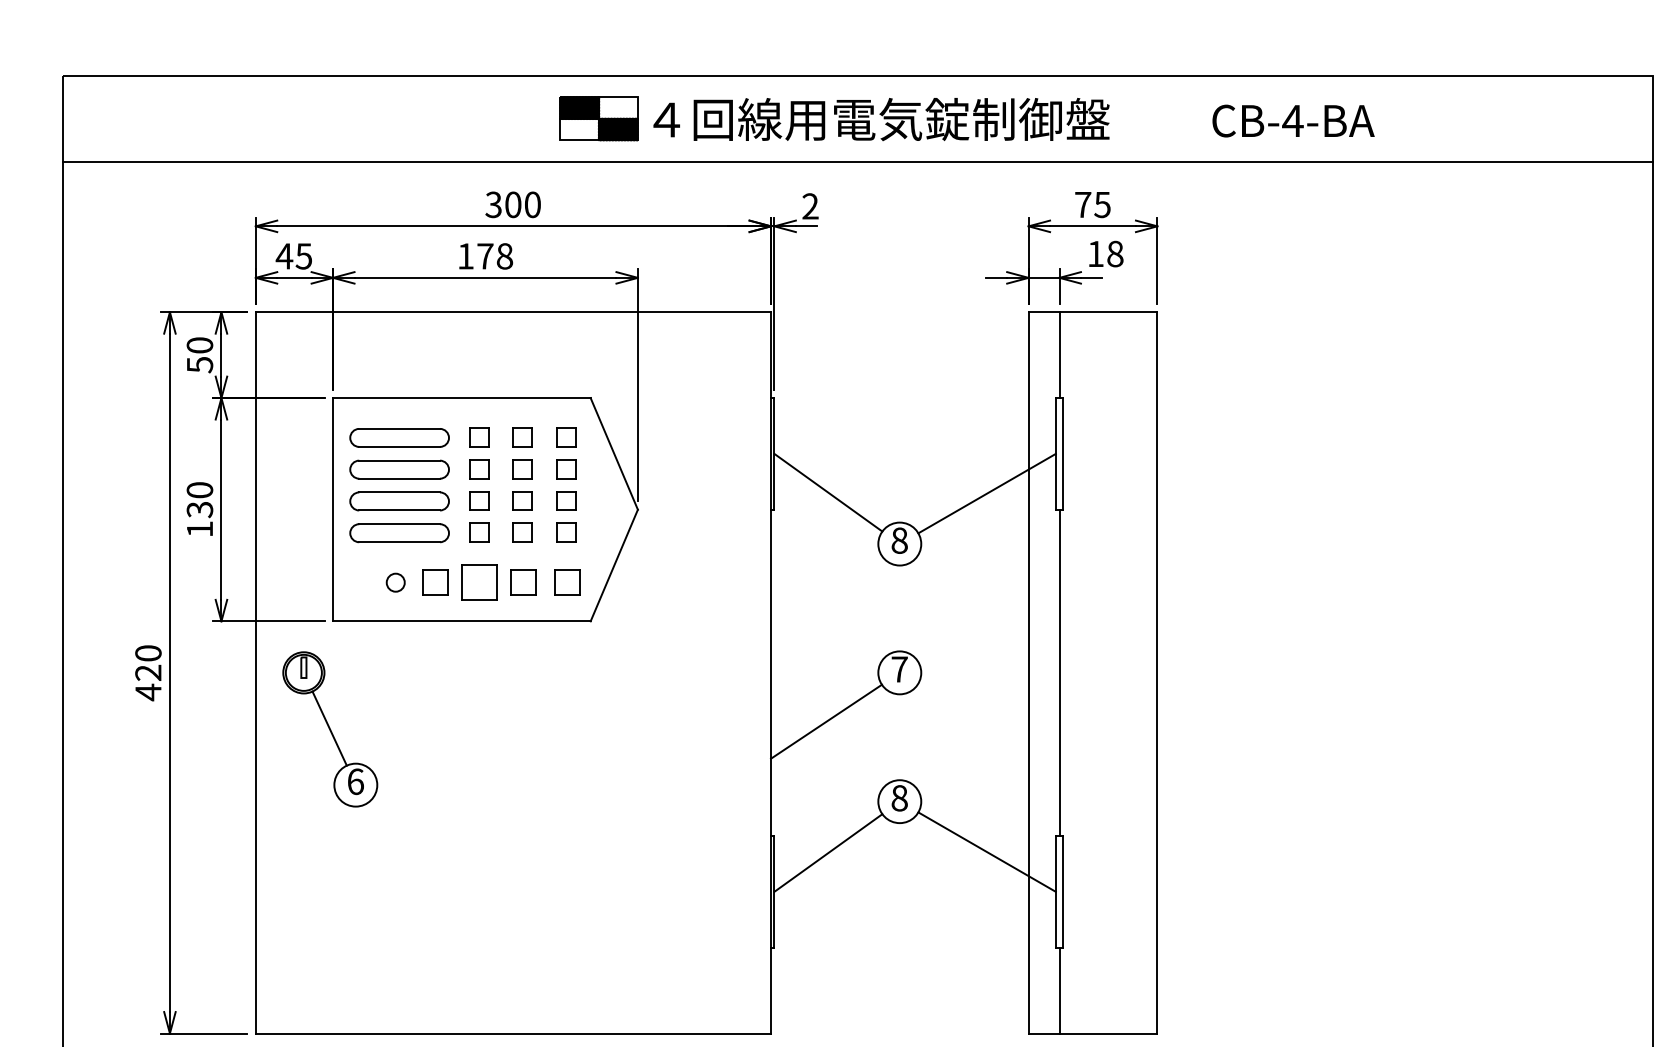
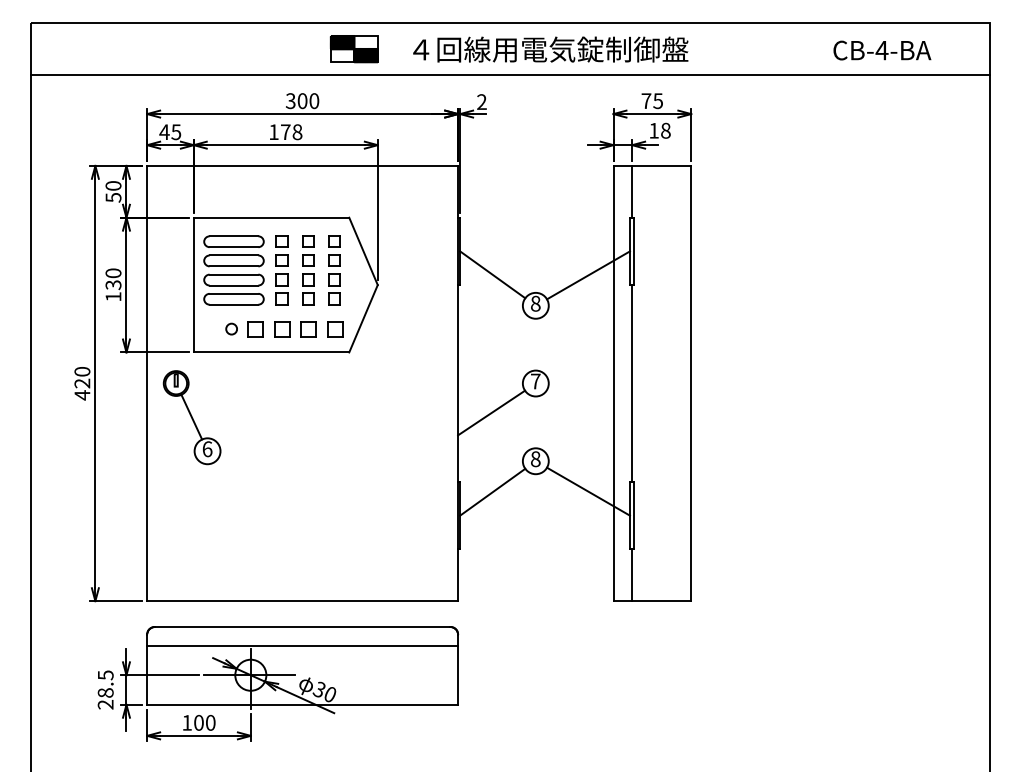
text: (881, 119) -> (550, 49), moved
text: (1293, 120) -> (882, 50), moved
part: (480, 583) -> (282, 329), size x0.71

